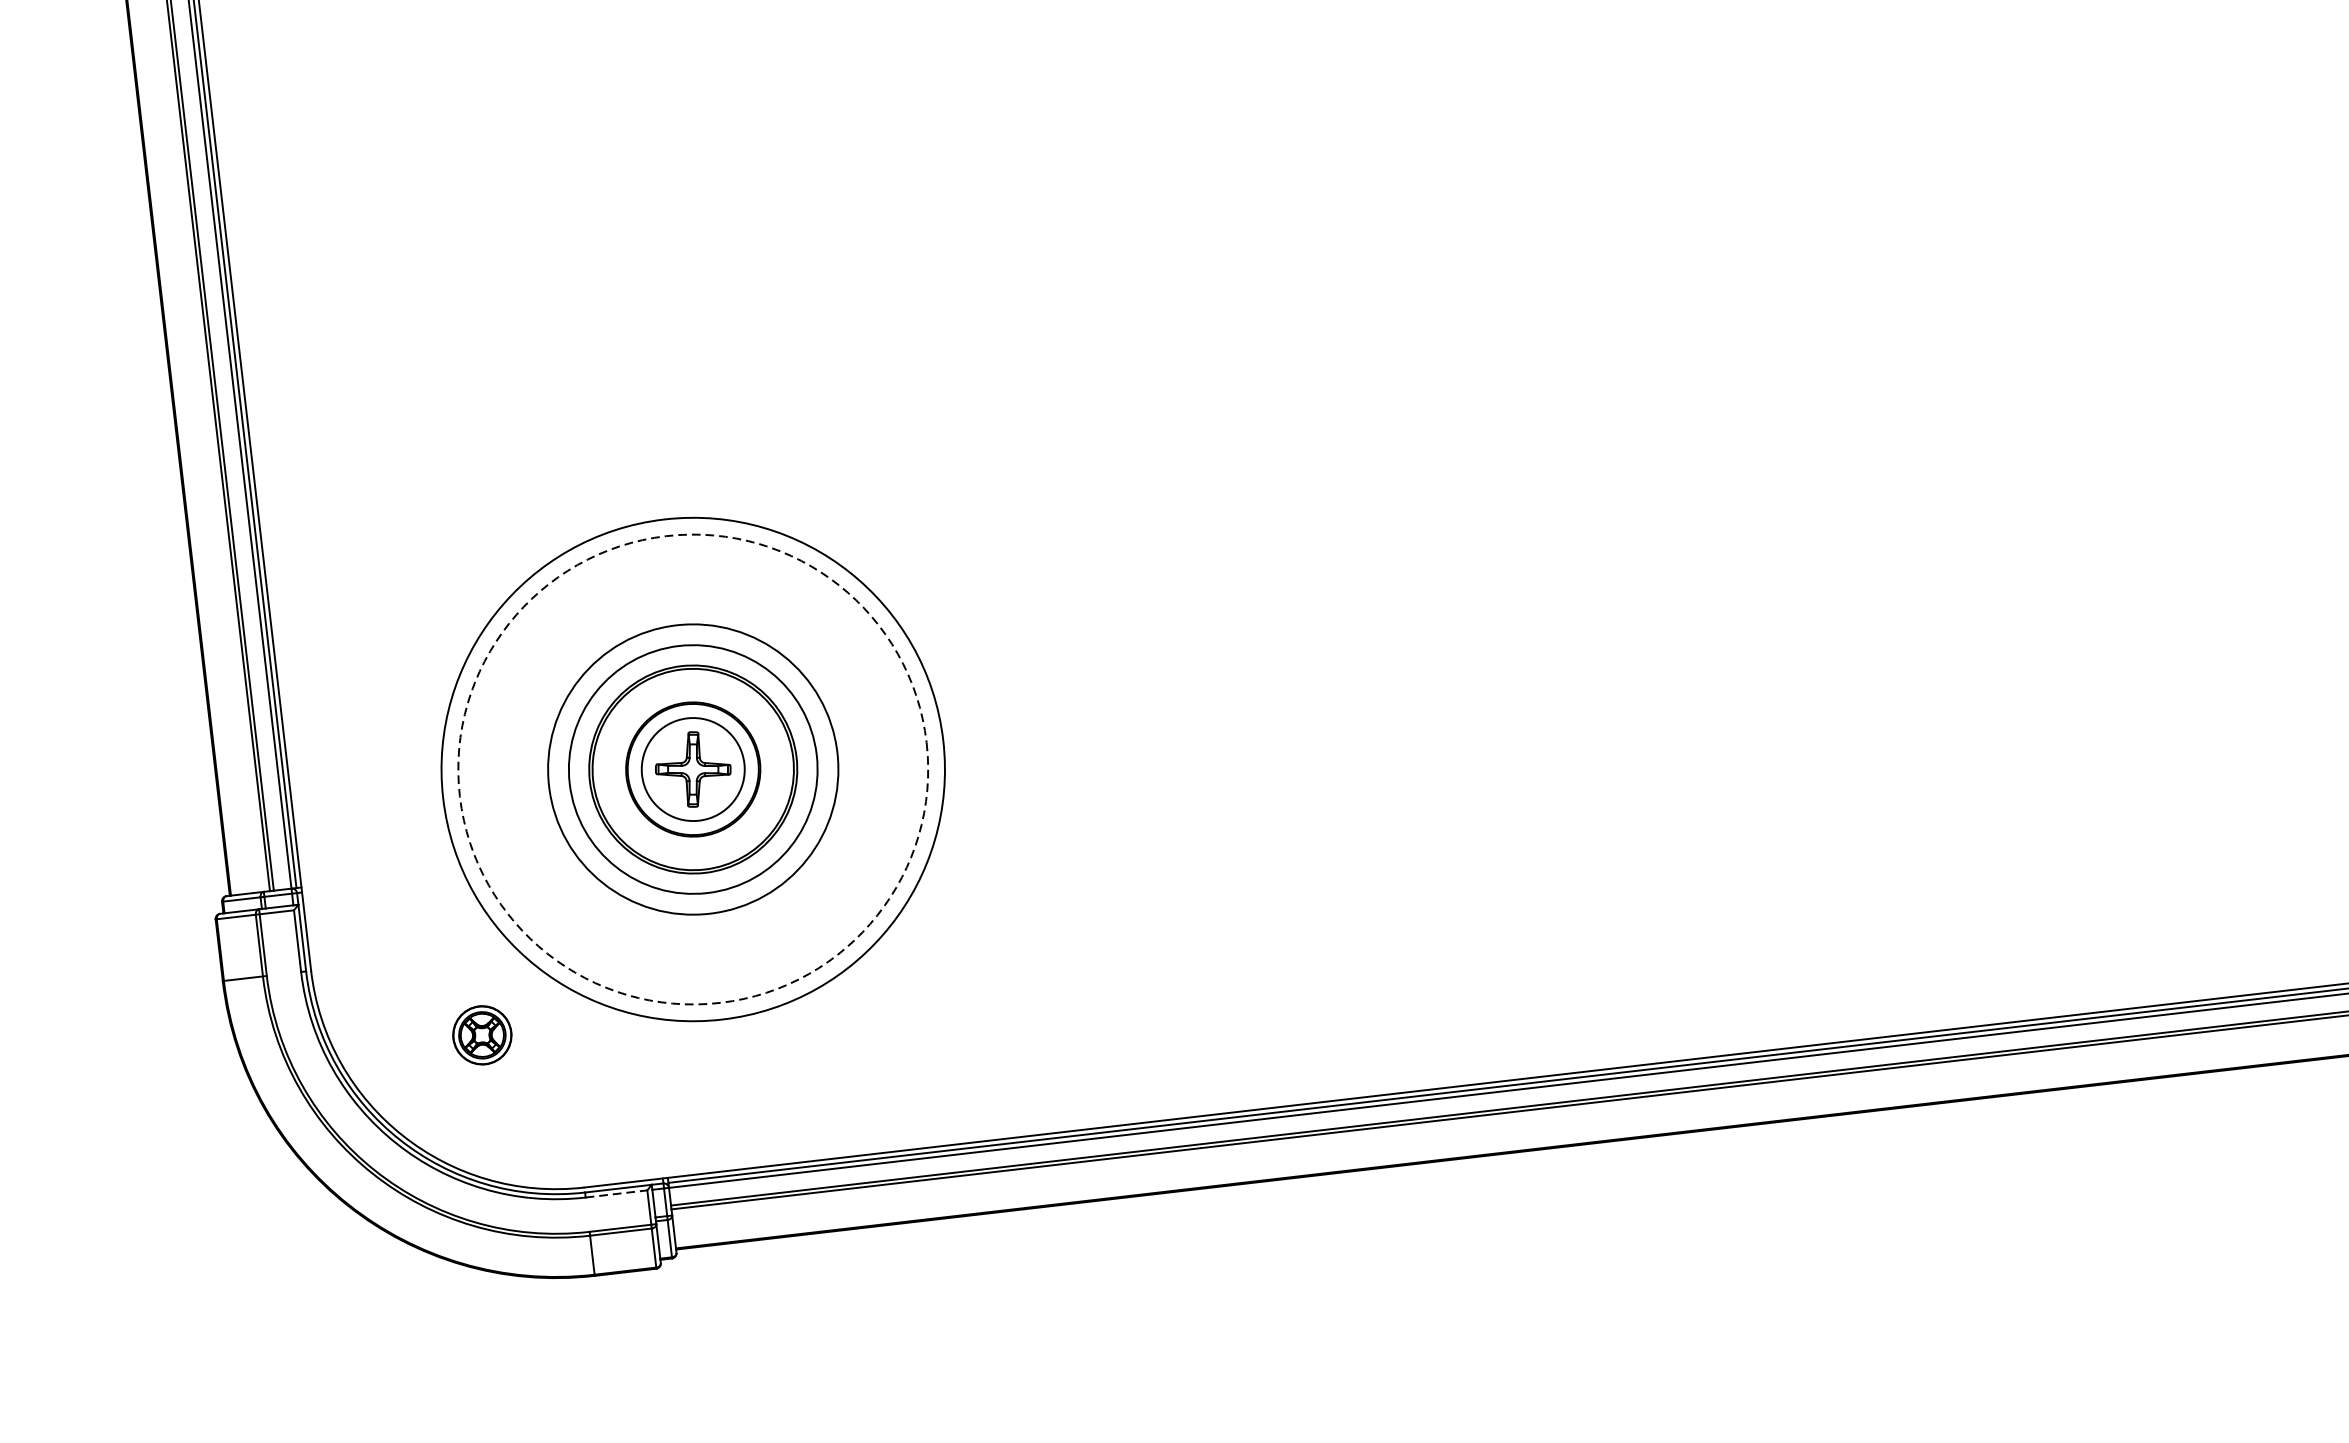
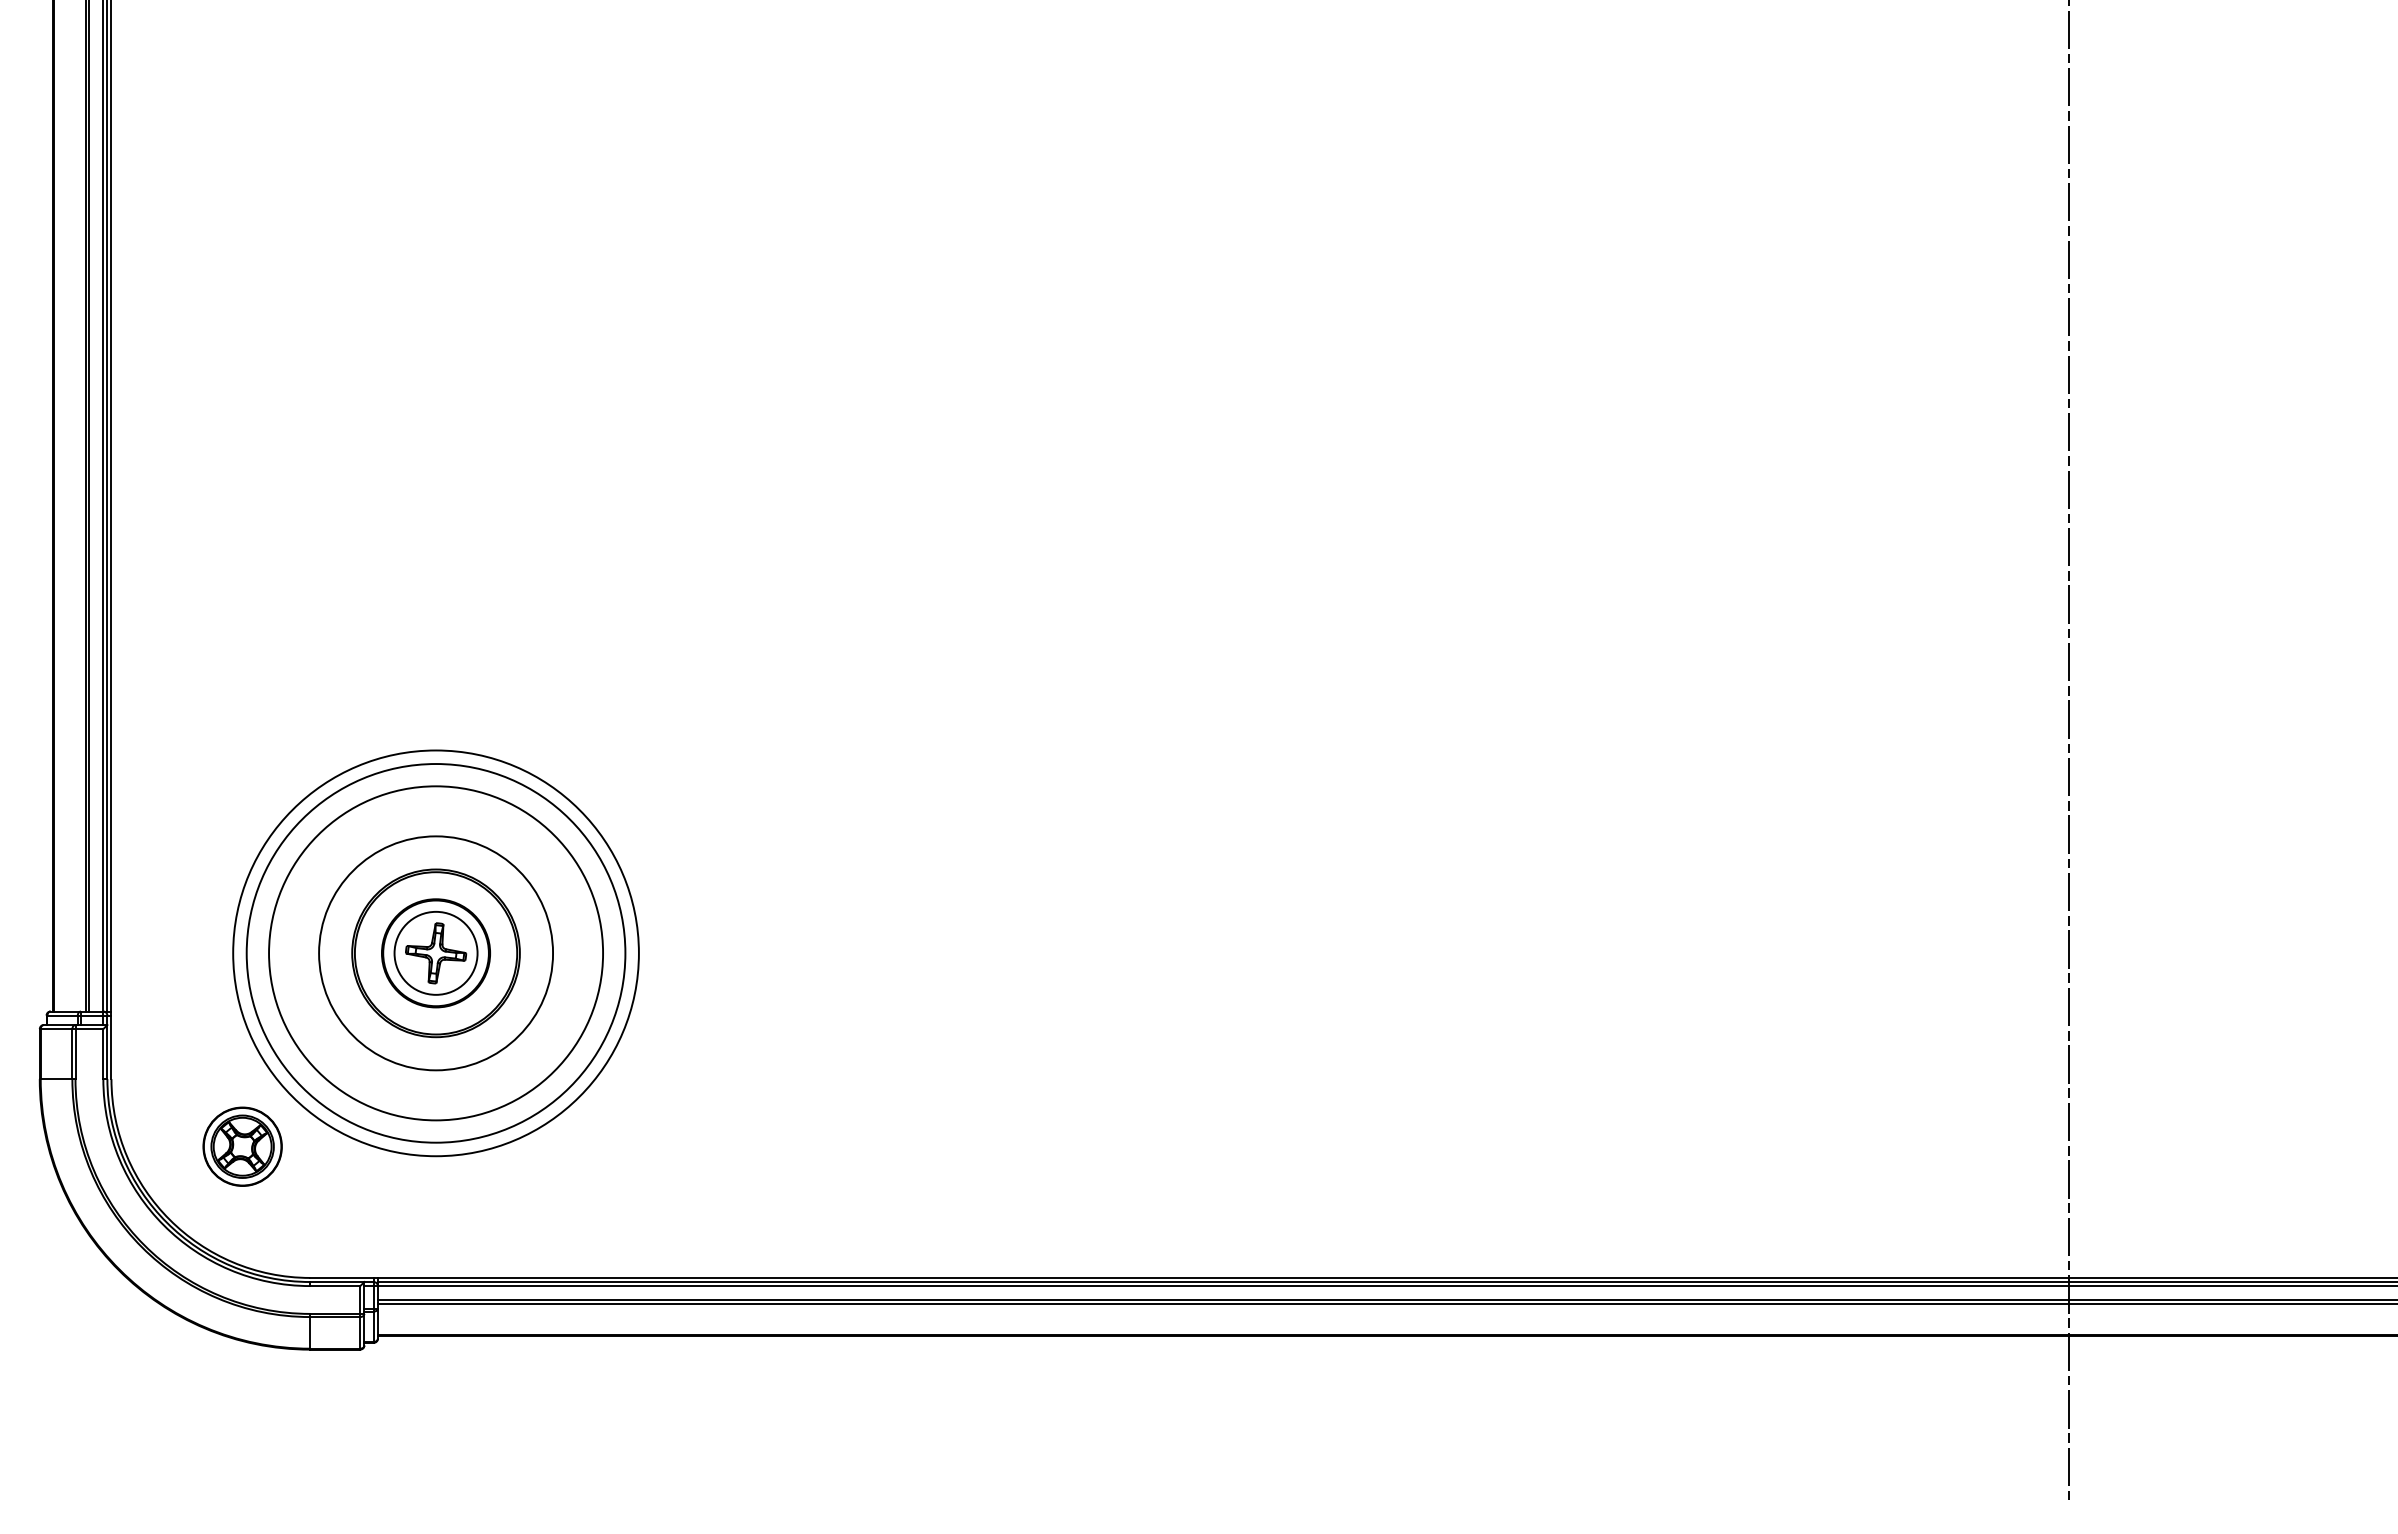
circle: (692, 769) -> (435, 953), dashed -> solid
circle: (693, 769) -> (436, 953), size x1.67
part: (482, 1035) -> (242, 1146), size x1.67
line: (616, 1194) -> (335, 1286), dashed -> solid

